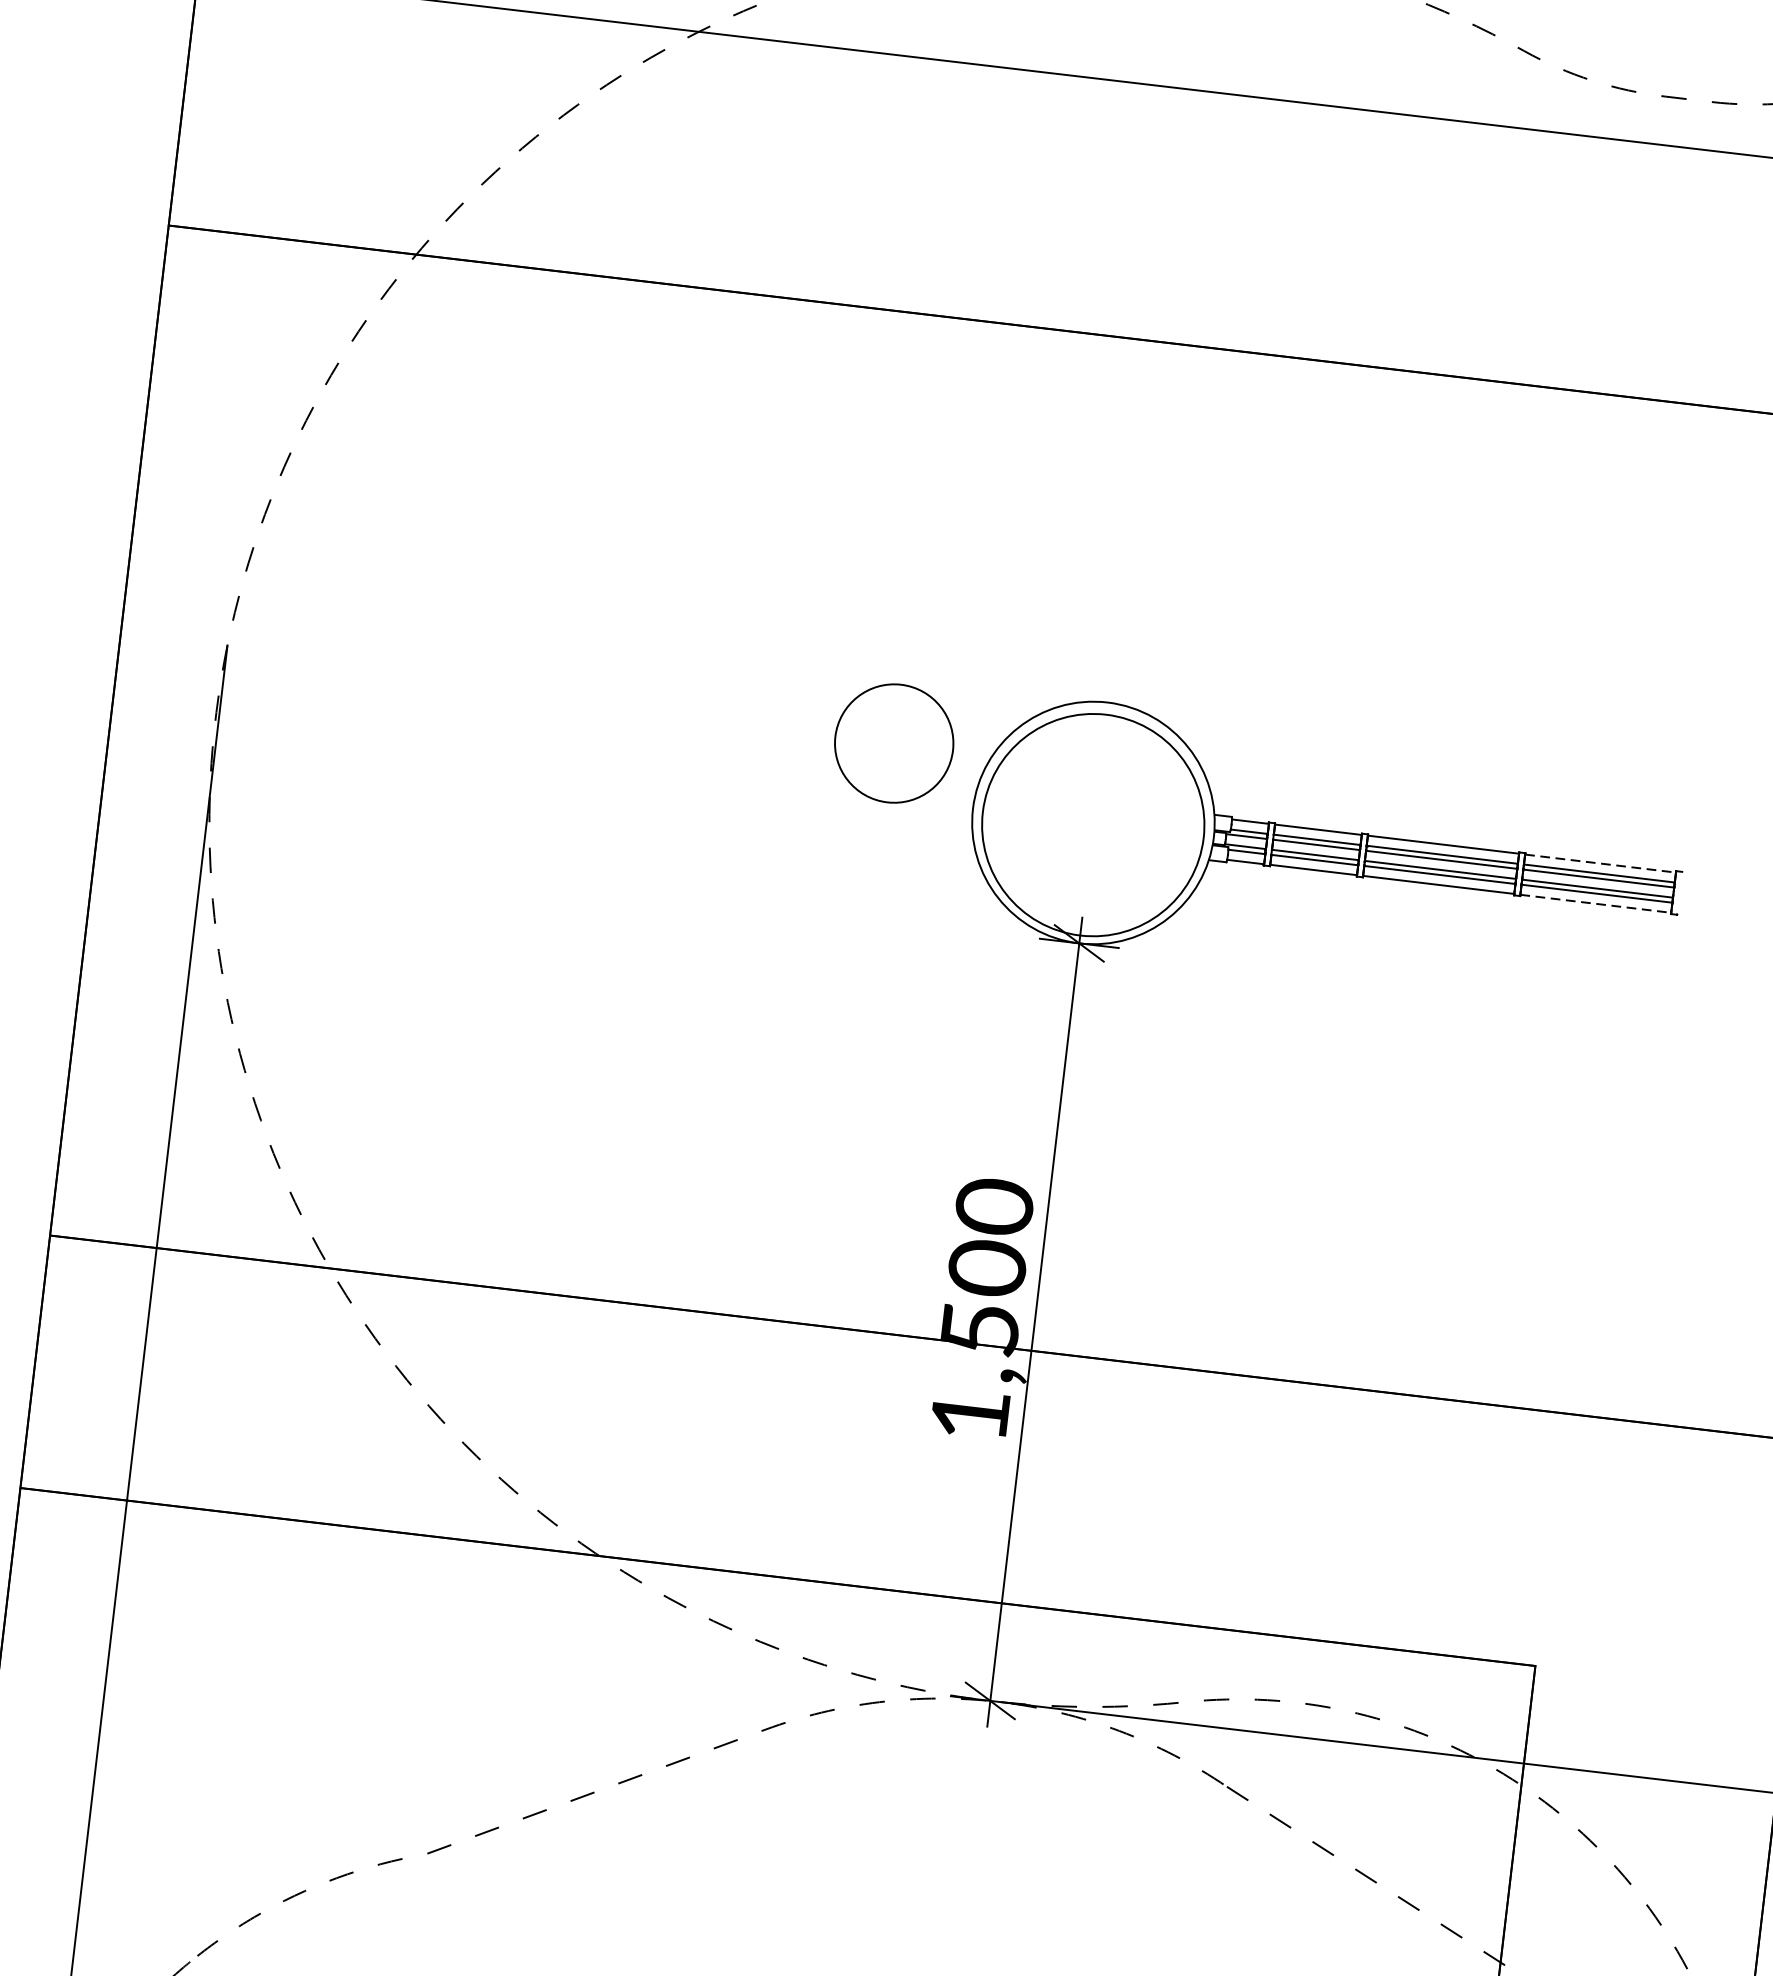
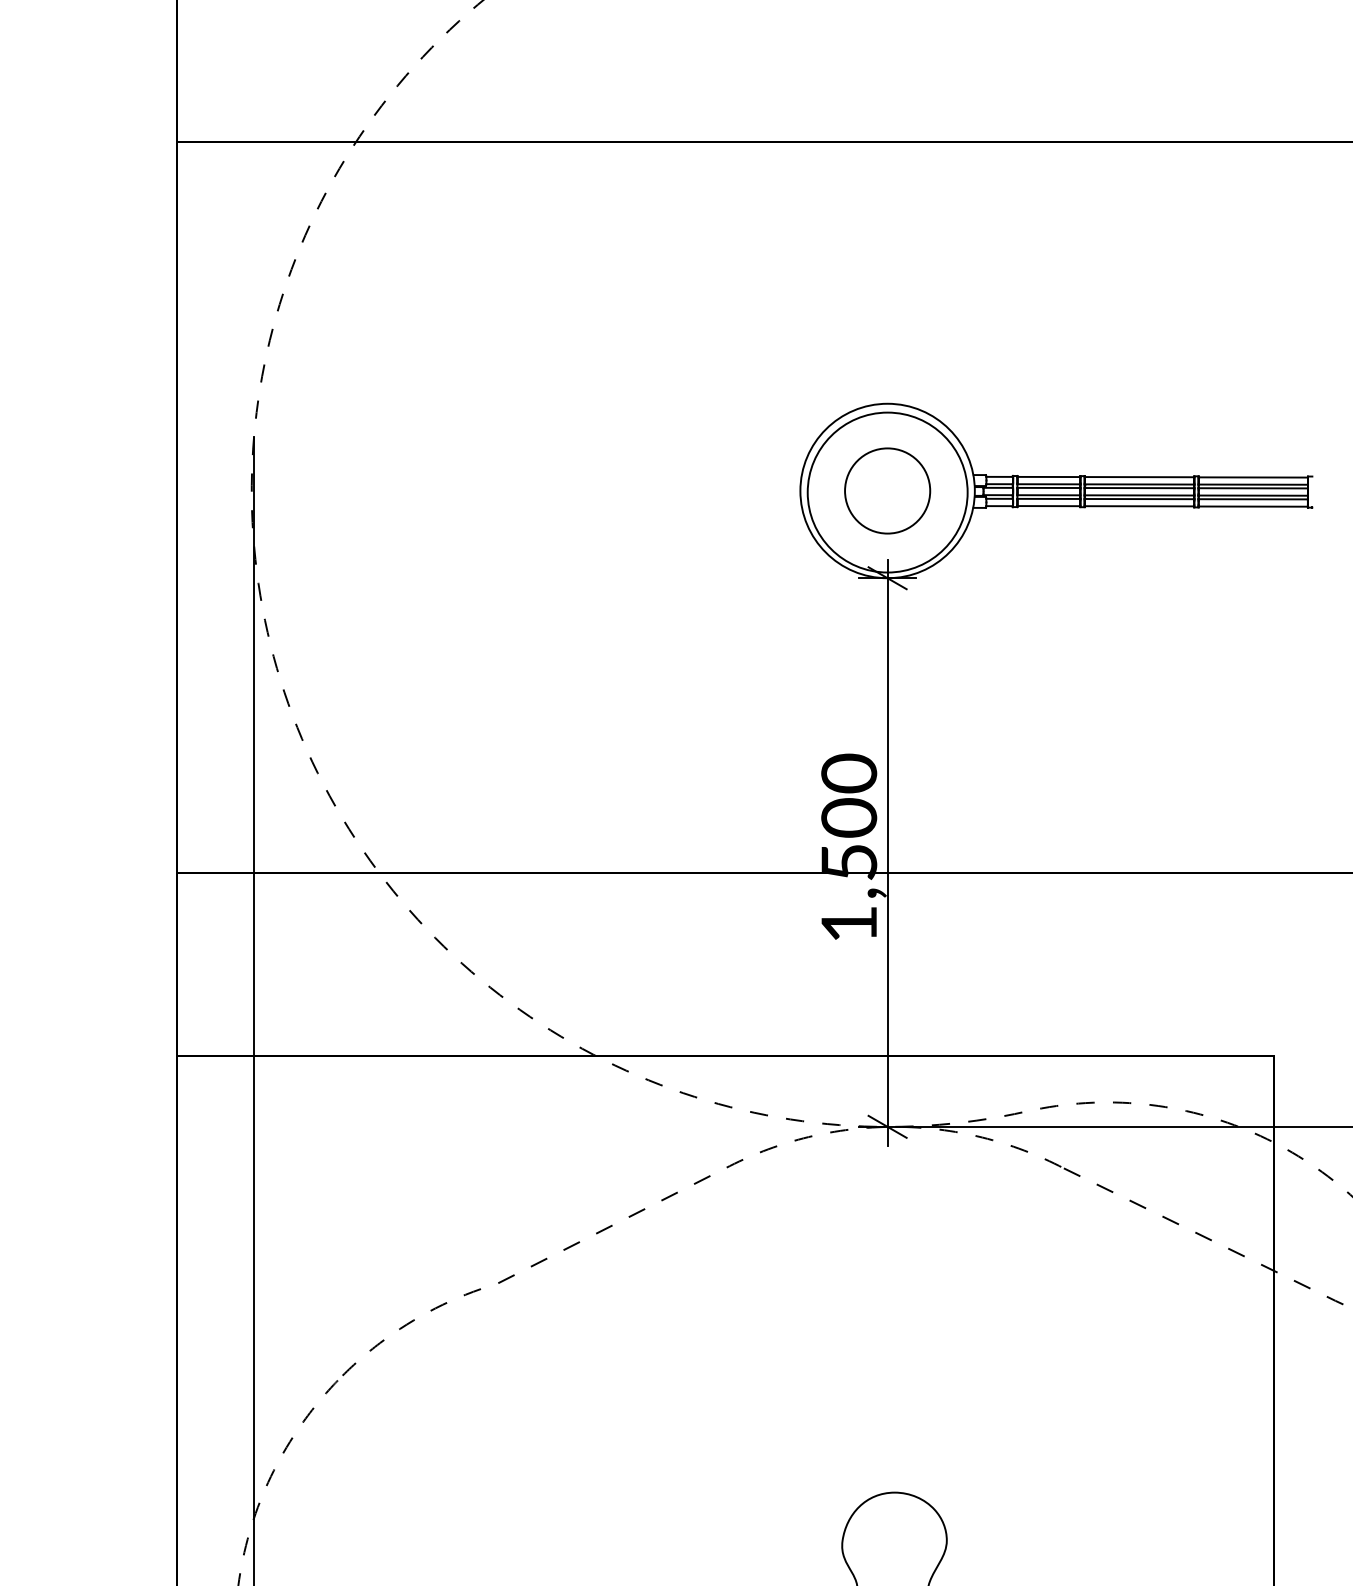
circle: (894, 742) -> (887, 490), moved
line: (1600, 863) -> (1253, 477), dashed -> solid
line: (1596, 903) -> (1253, 506), dashed -> solid

